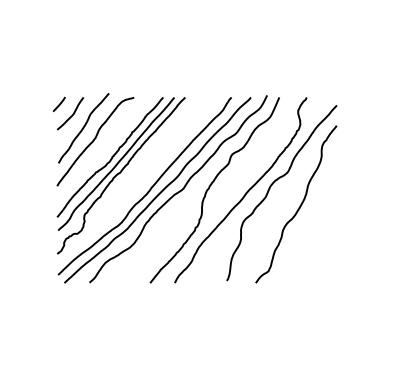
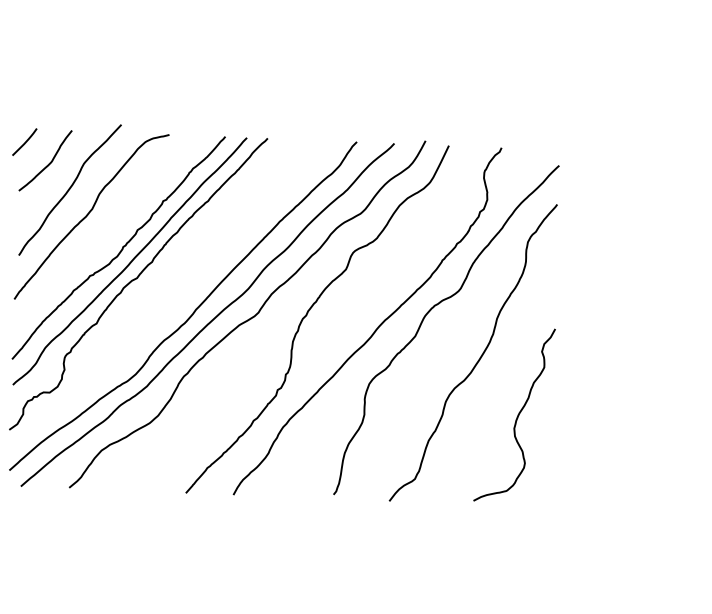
curve: (319, 236) -> (515, 416), added

